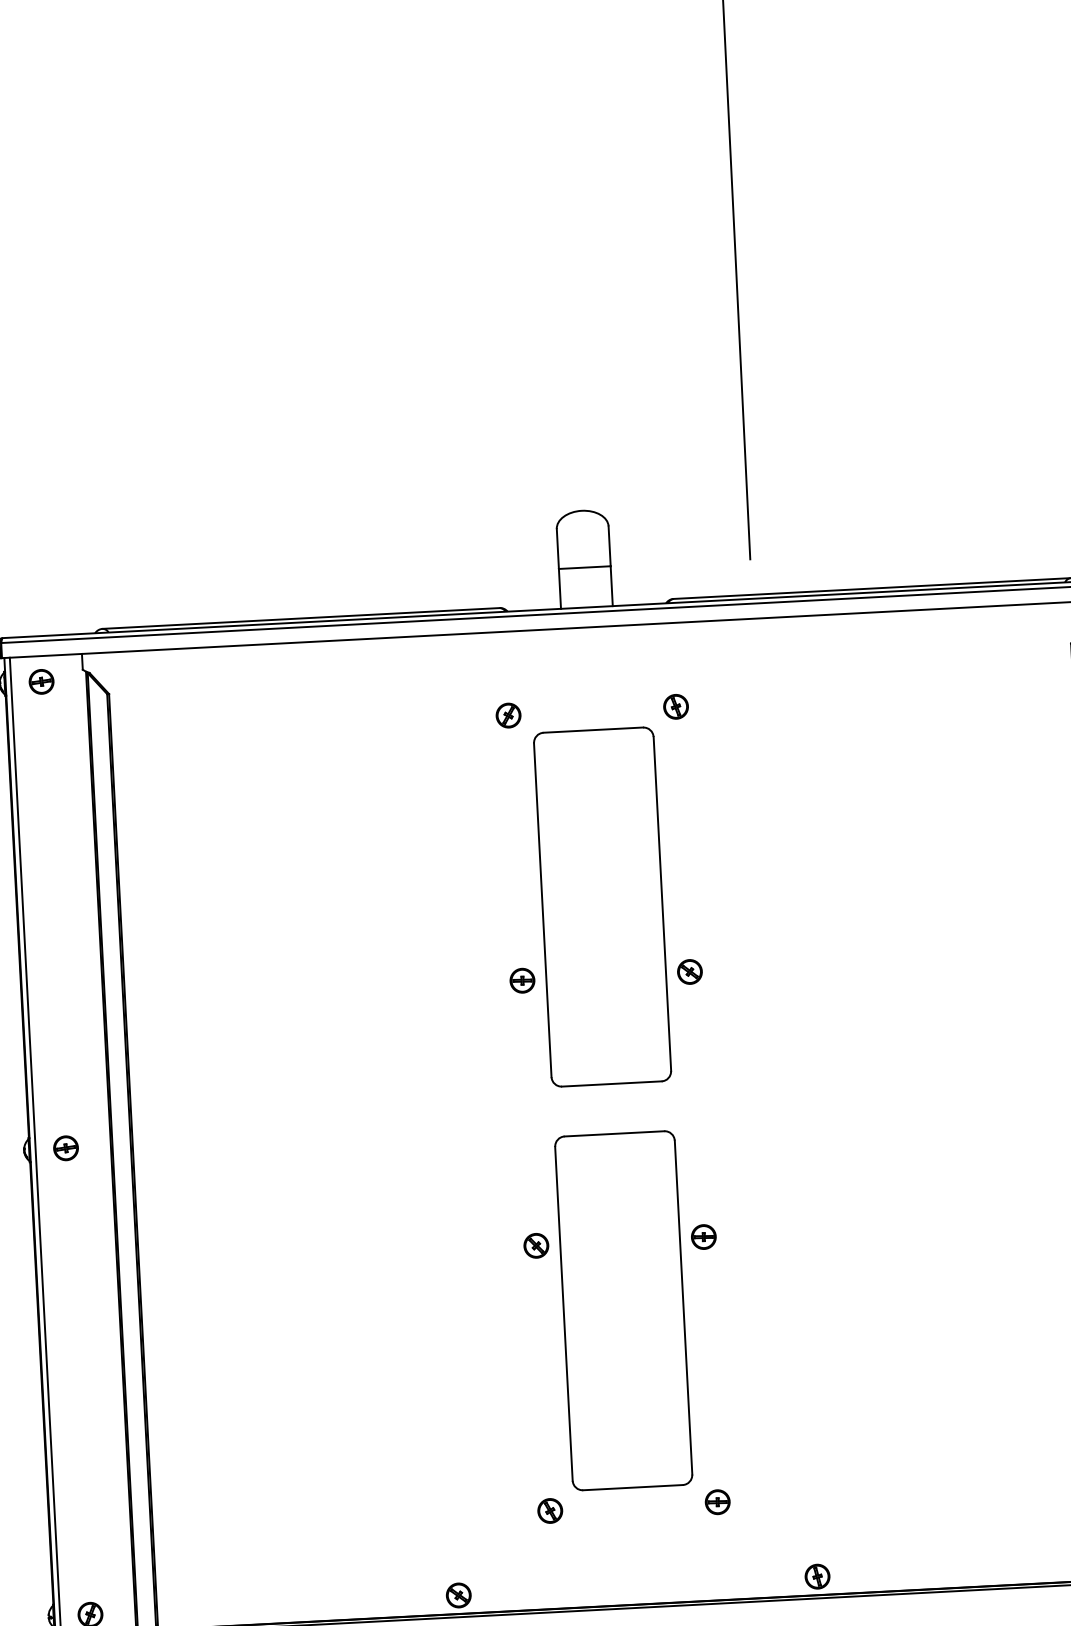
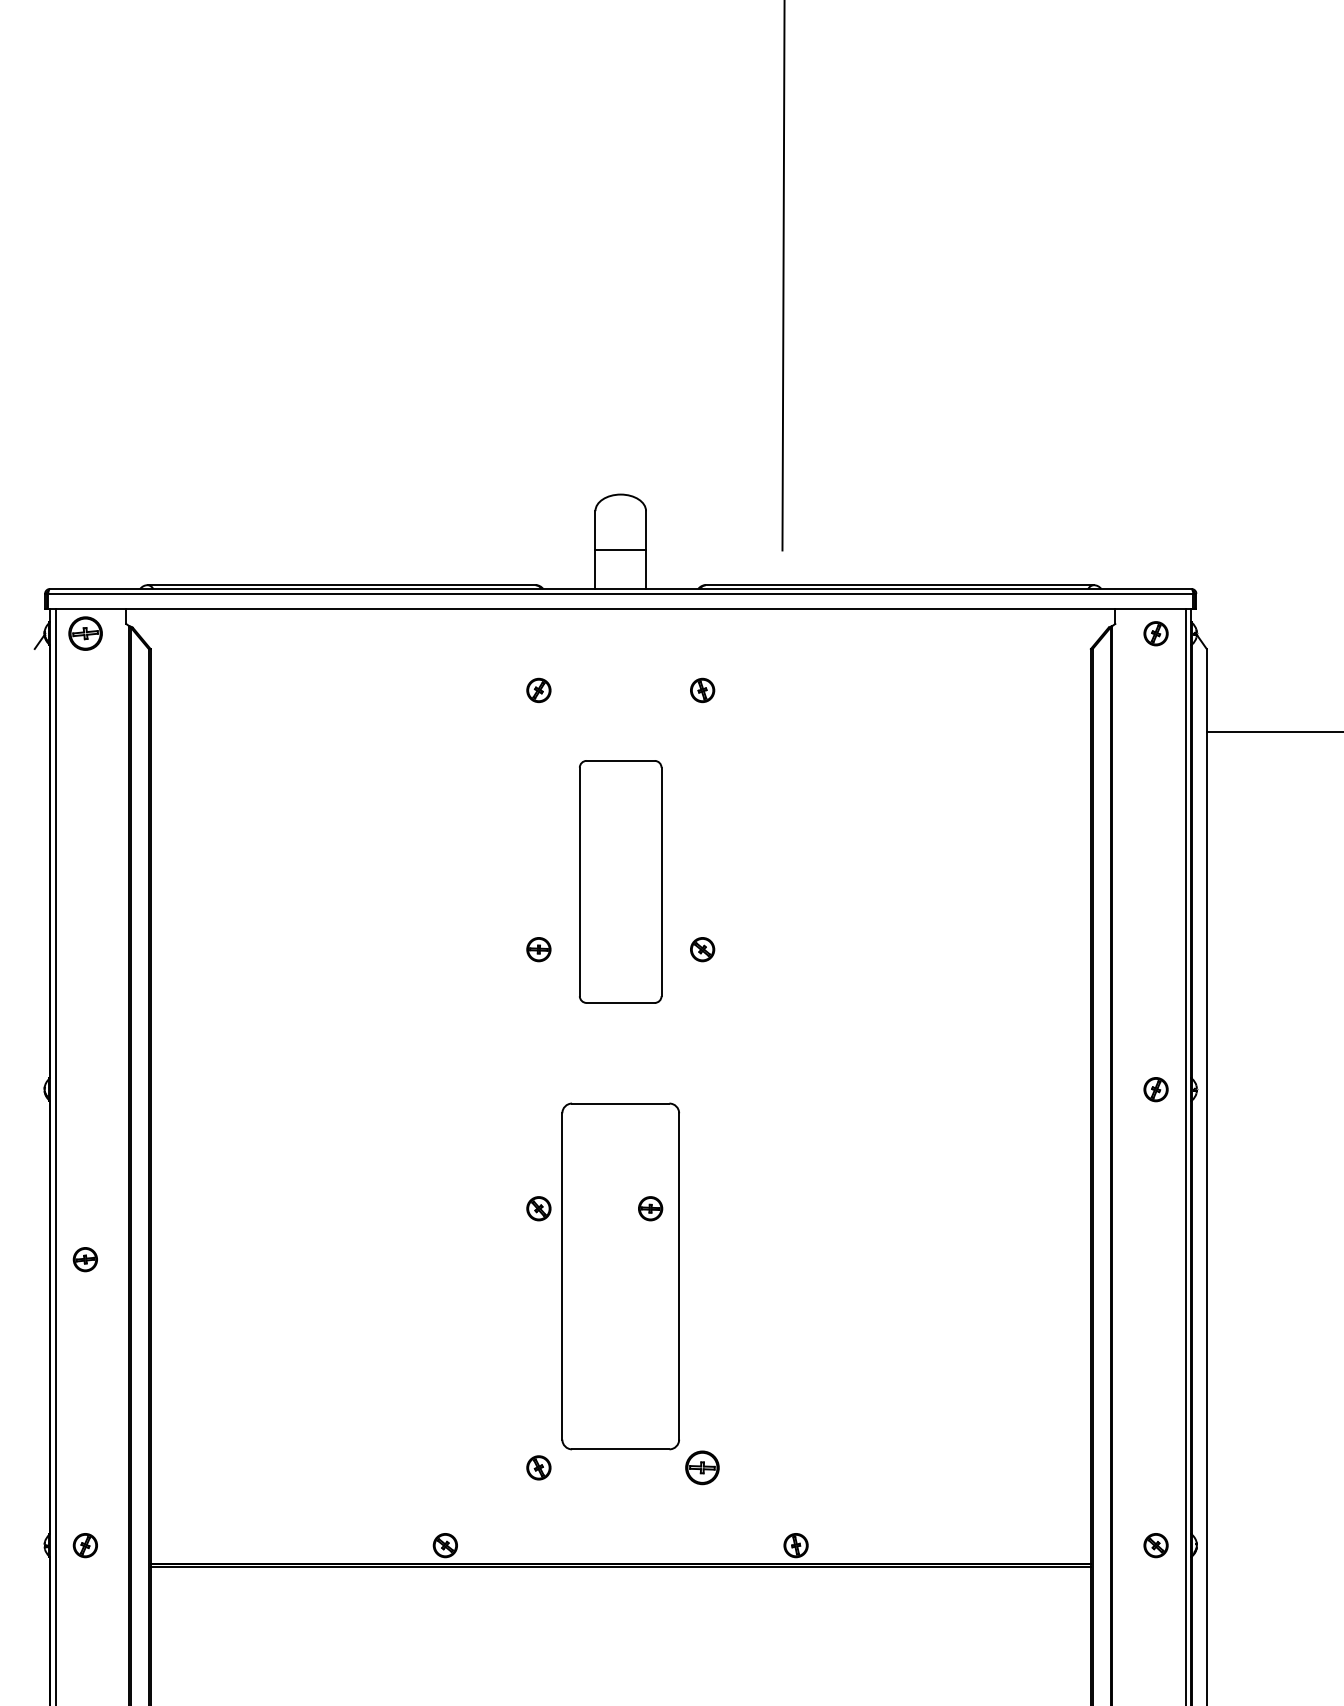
part: (40, 681) -> (84, 633), size x1.4
part: (602, 906) -> (620, 881), size x0.7
part: (65, 1148) -> (84, 1259), moved
part: (703, 1236) -> (650, 1208), moved
part: (717, 1501) -> (702, 1467), size x1.4

